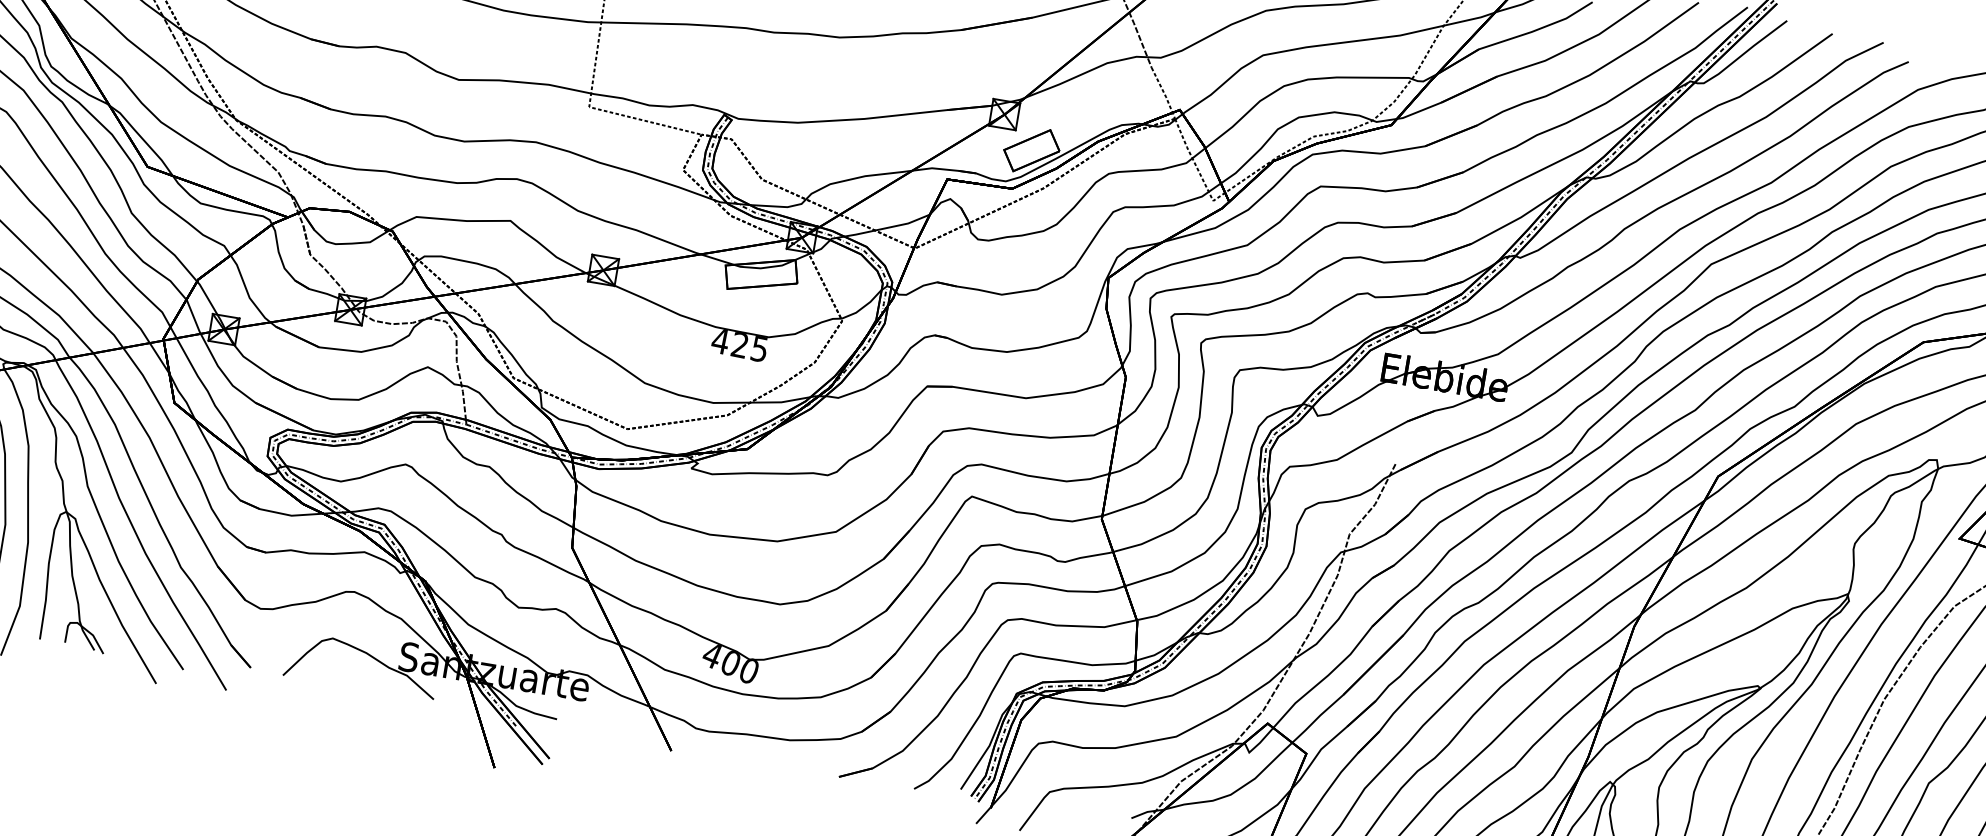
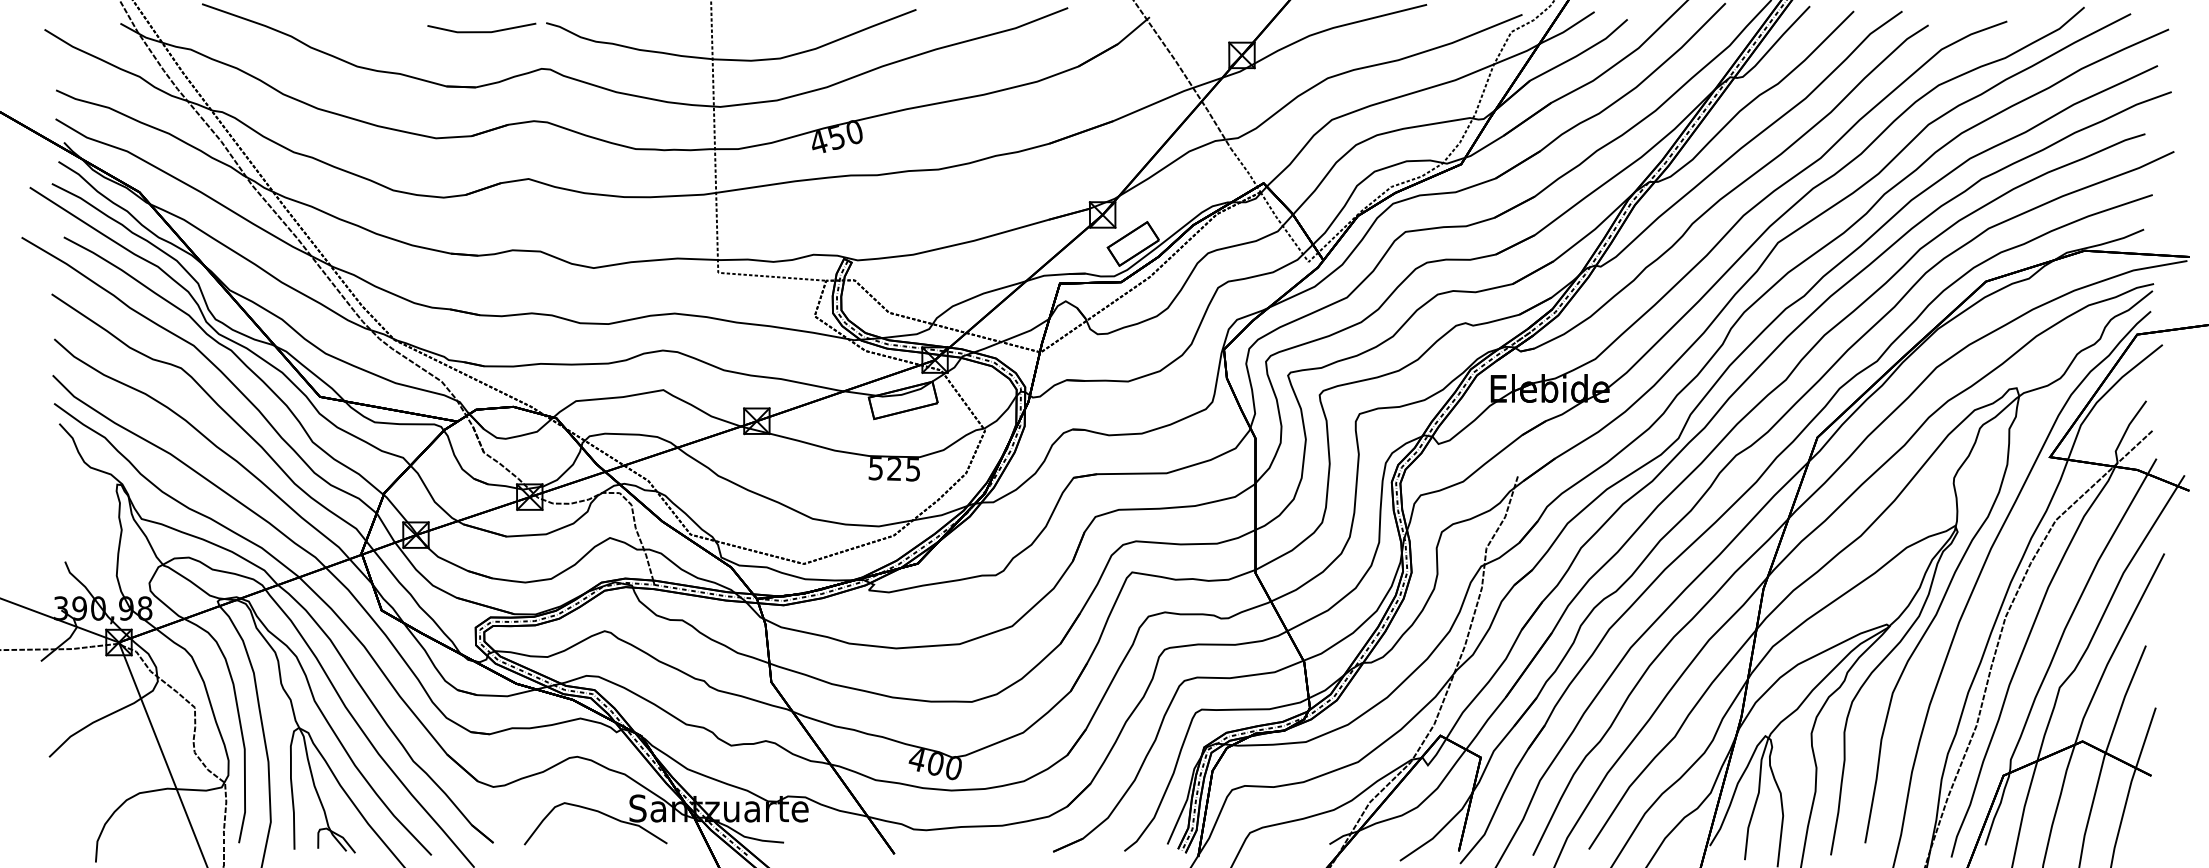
text: (720, 341) -> (875, 468), 425 -> 525

